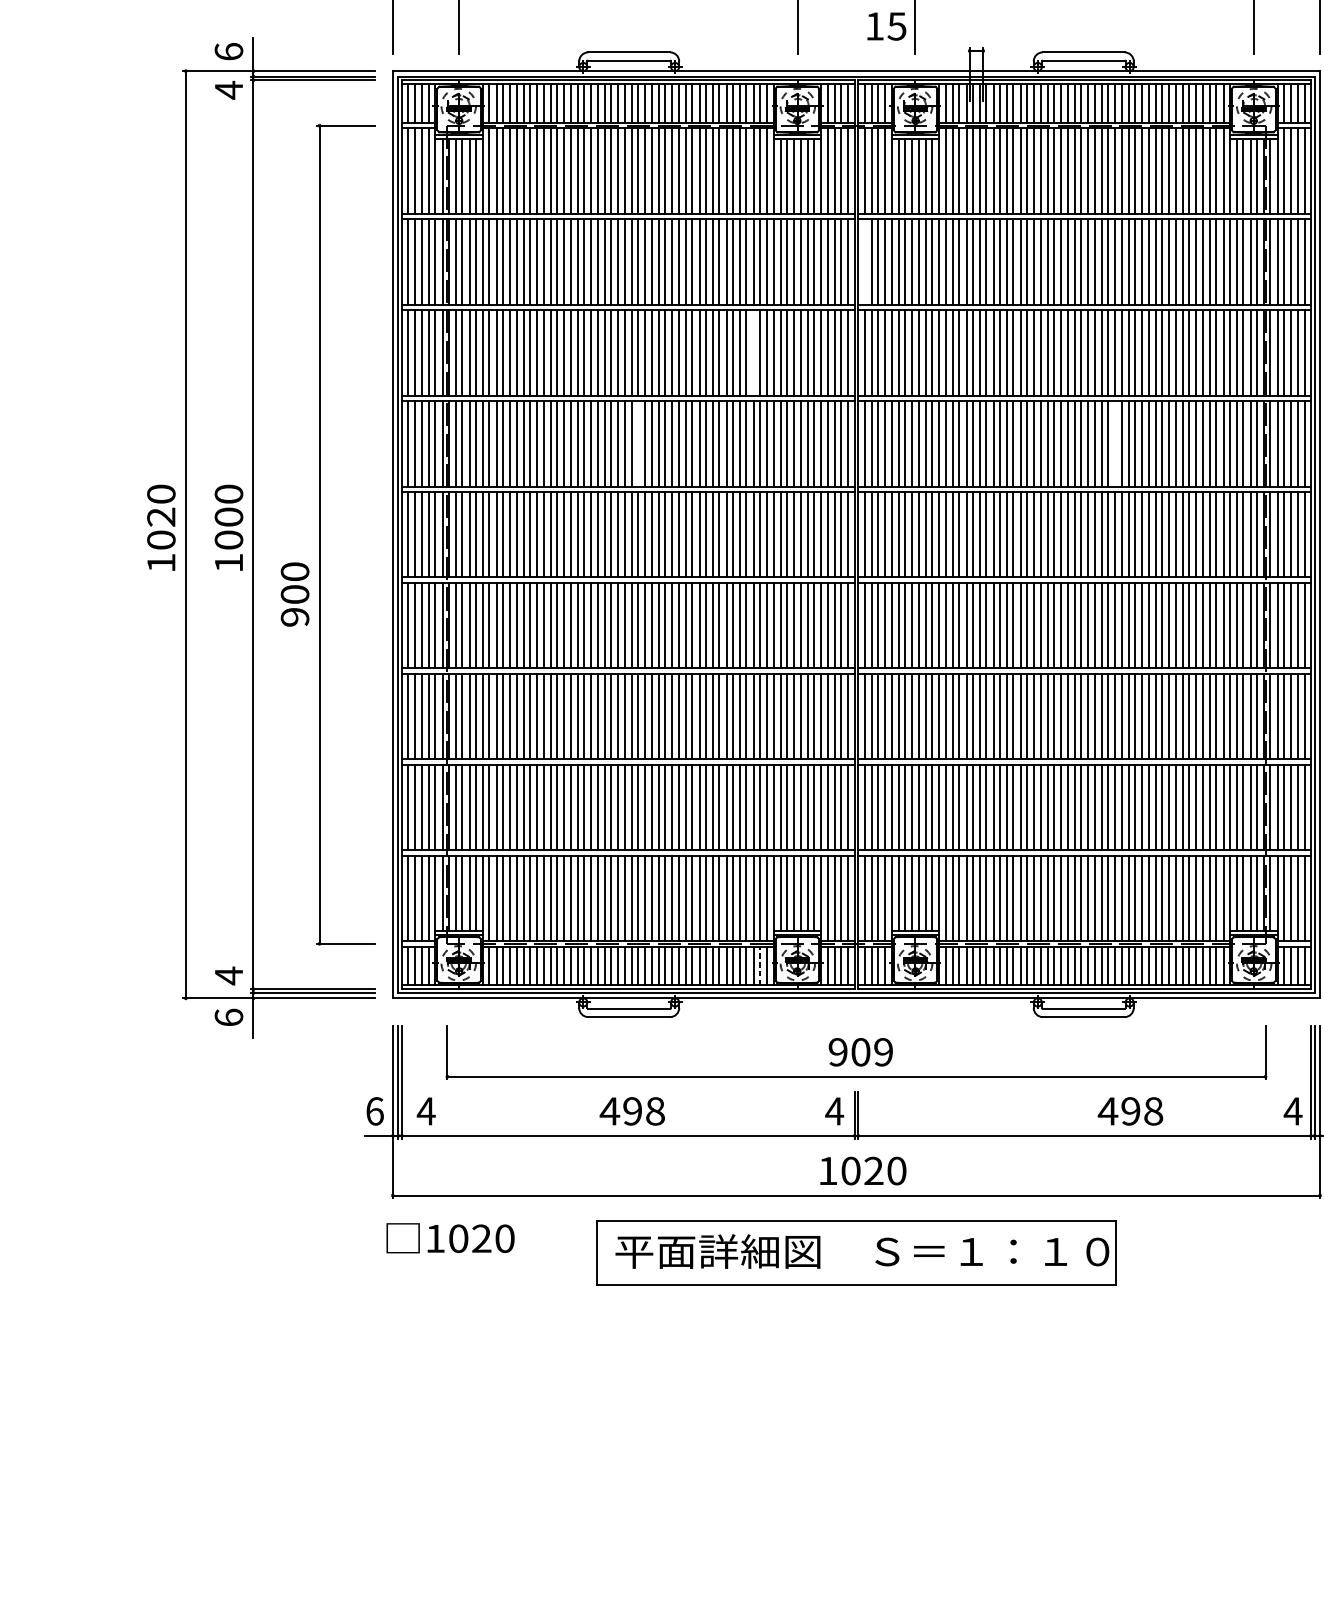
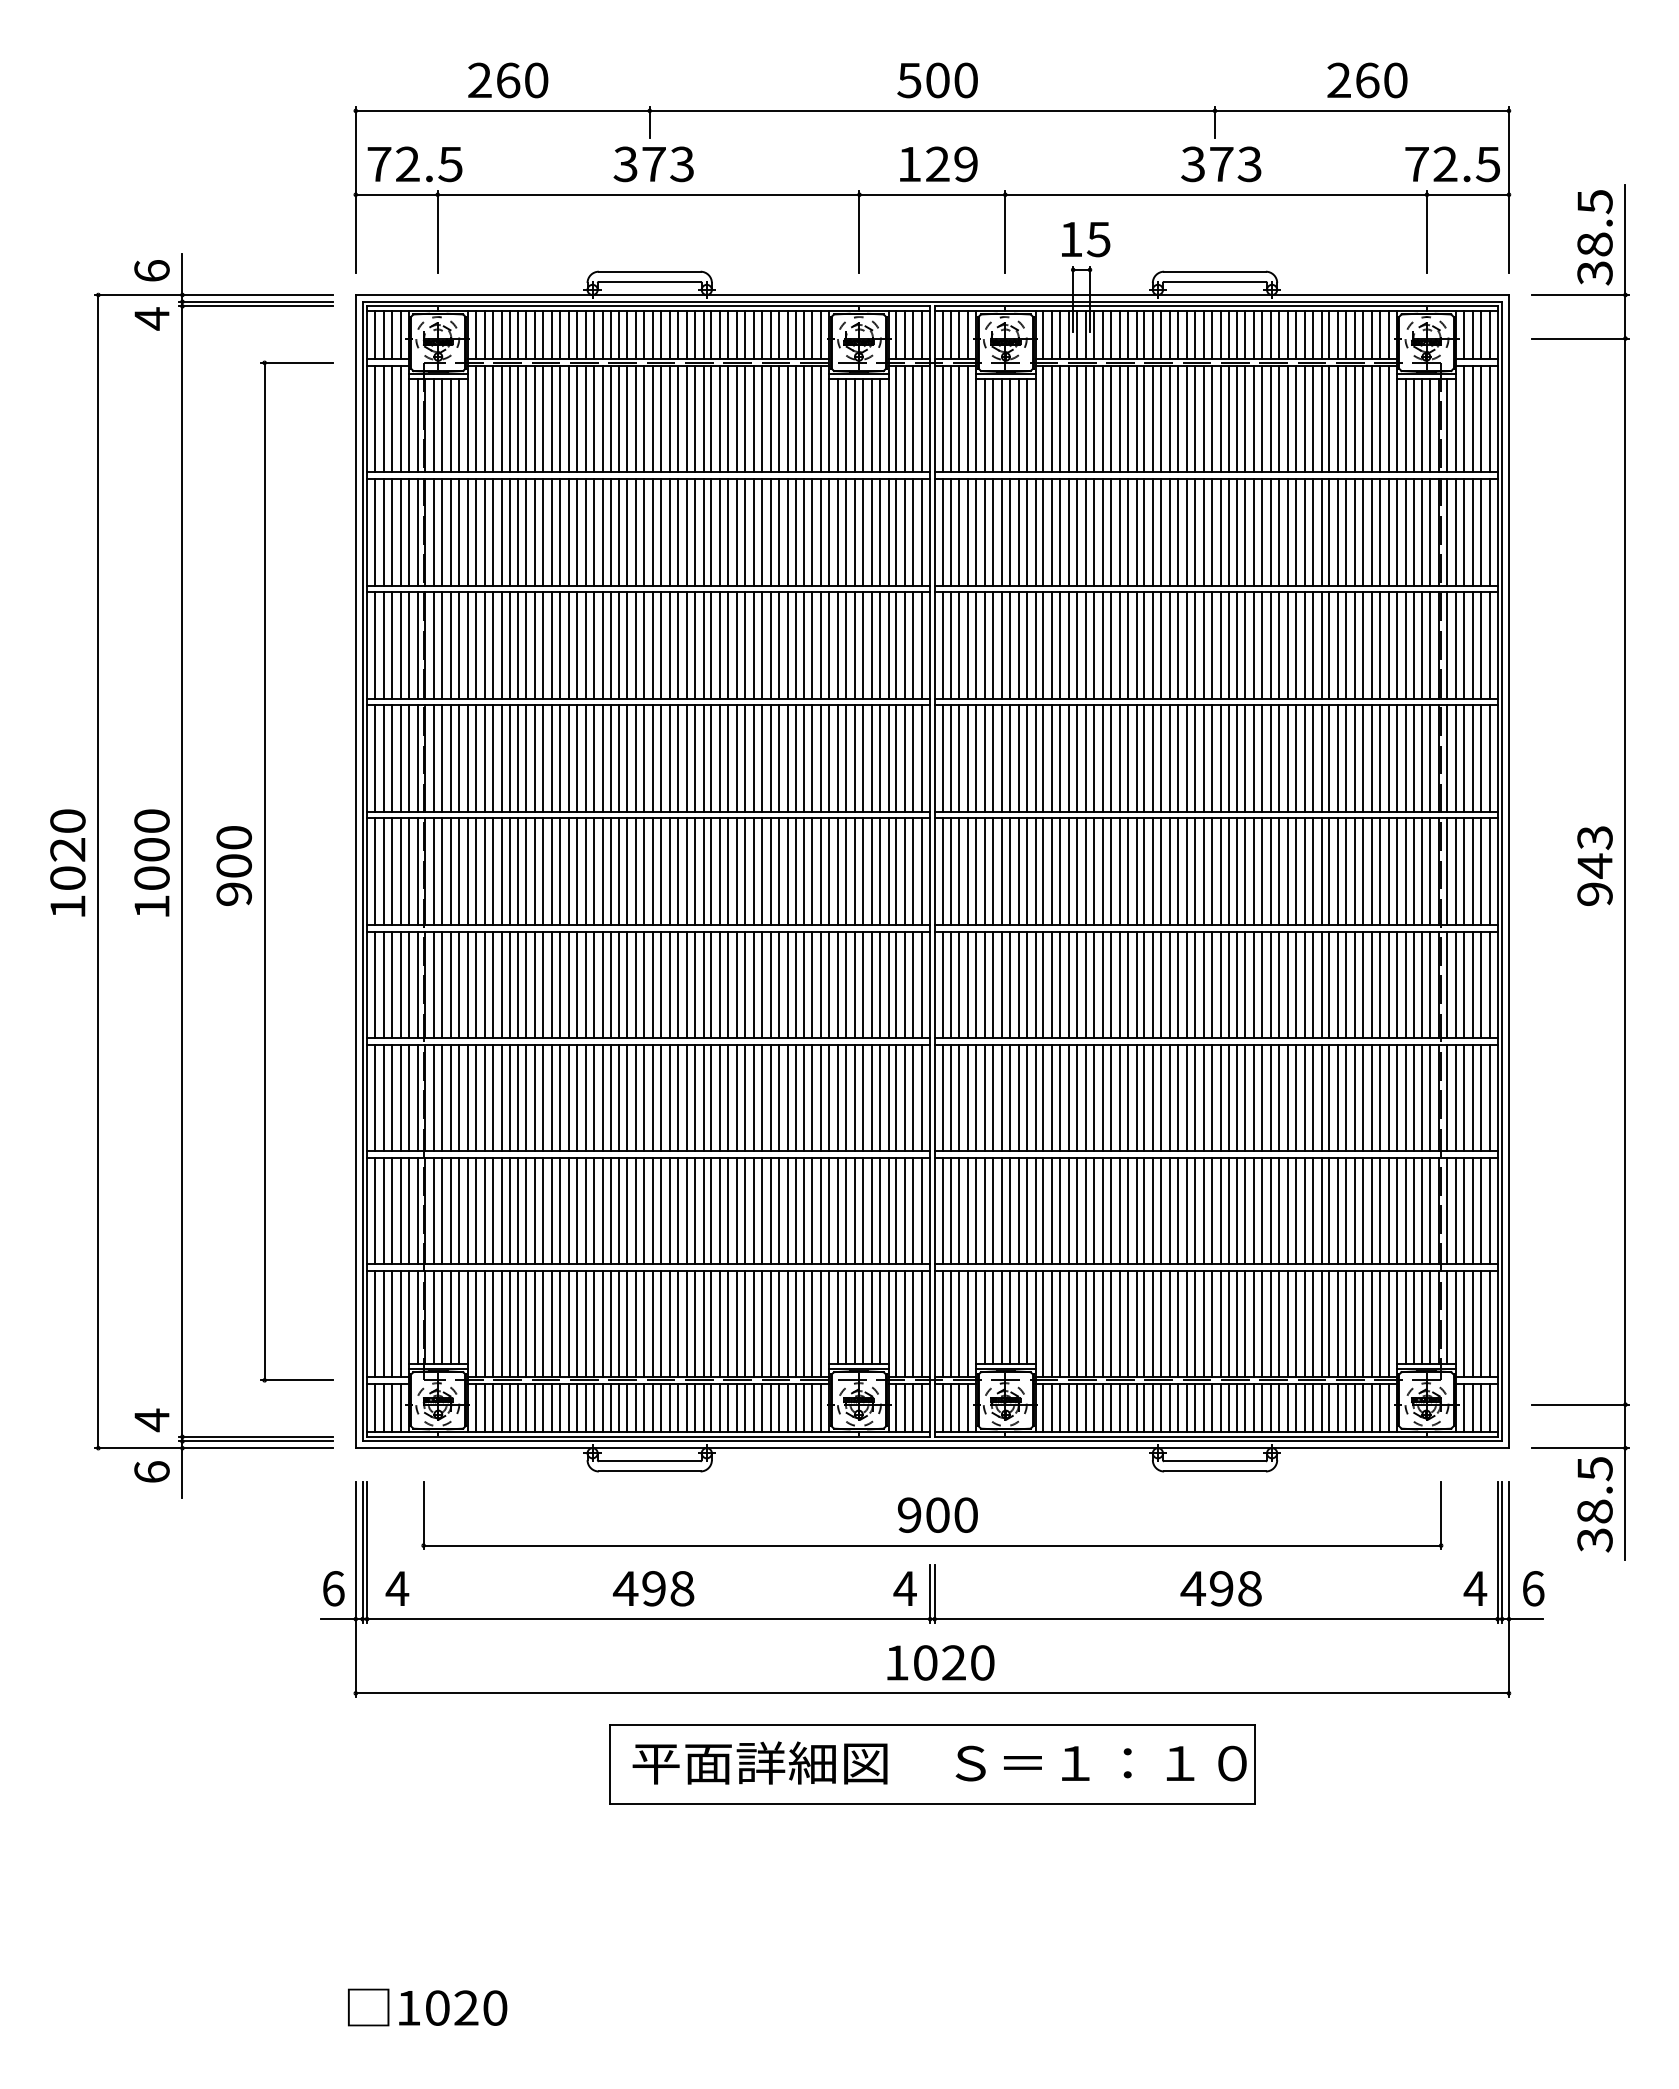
text: (887, 26) -> (1086, 239), moved
line: (864, 262) -> (942, 532), added
line: (753, 352) -> (804, 645), added
line: (637, 443) -> (660, 758), added
line: (1115, 443) -> (1254, 758), added
text: (294, 594) -> (233, 865), moved
line: (760, 965) -> (812, 1407), dashed -> solid
text: (883, 1051) -> (965, 1514), 909 -> 900
text: (1129, 1111) -> (1220, 1588), moved
text: (450, 1238) -> (427, 2007), moved

